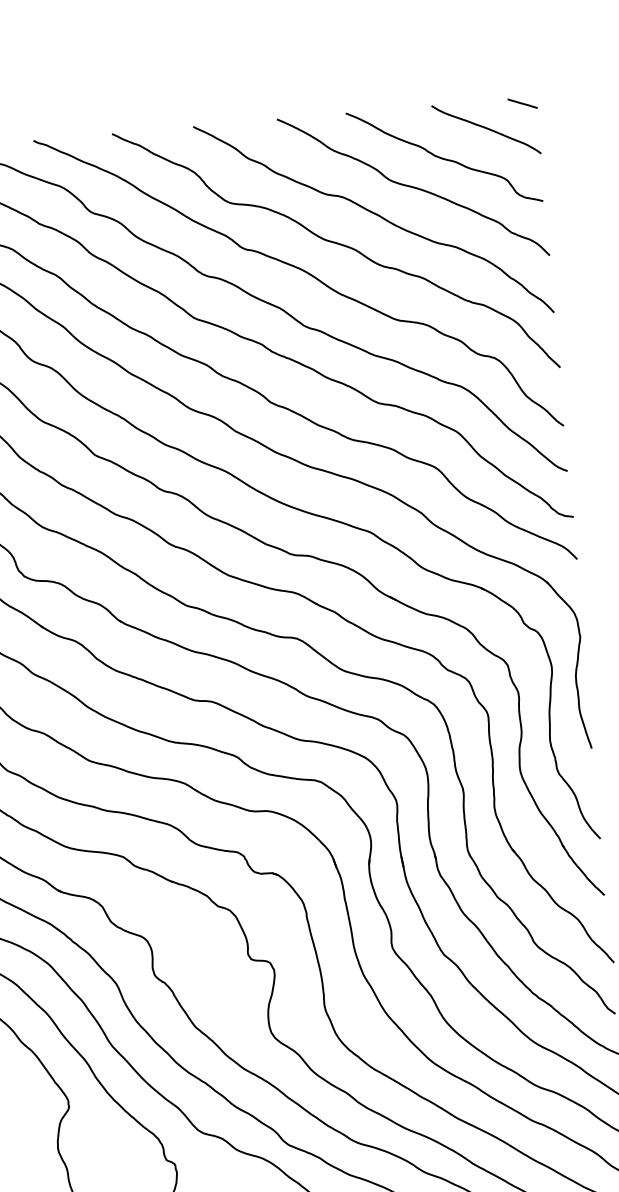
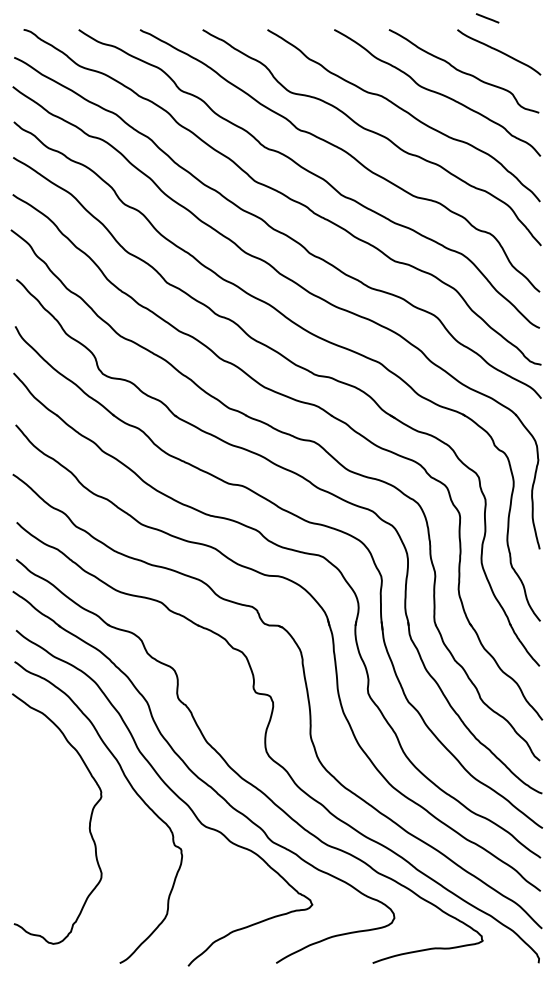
line: (522, 103) -> (487, 18), moved

